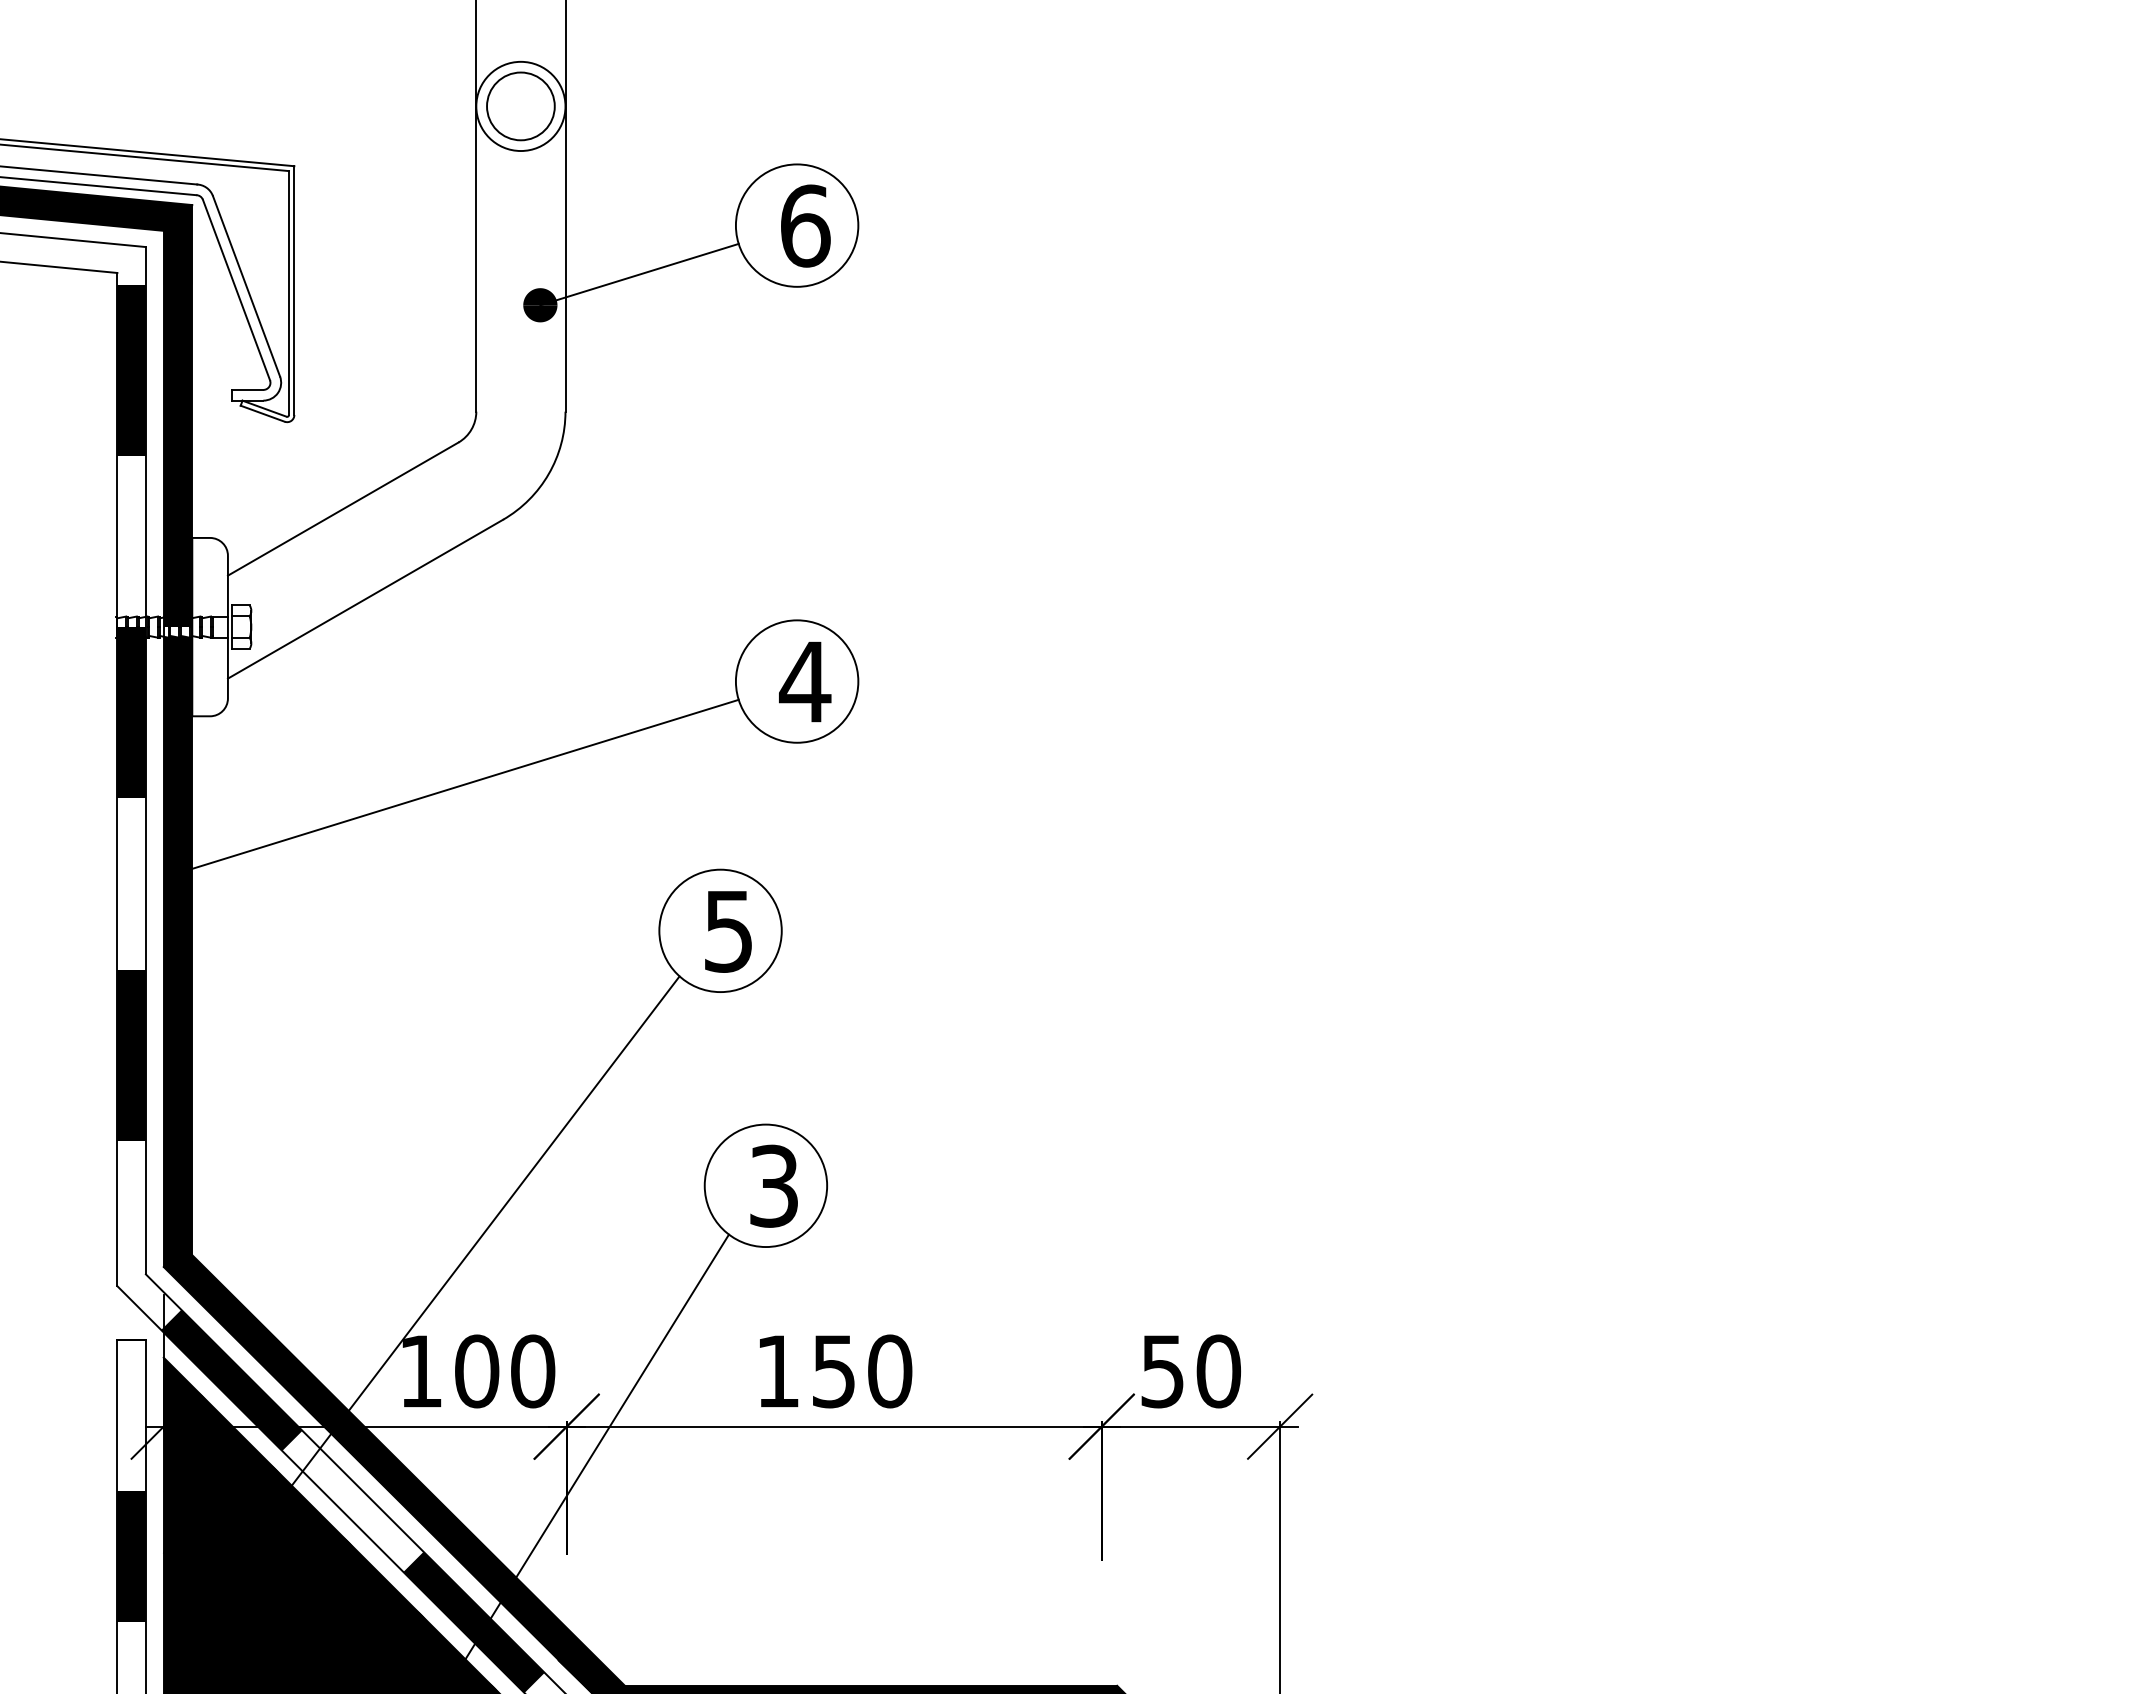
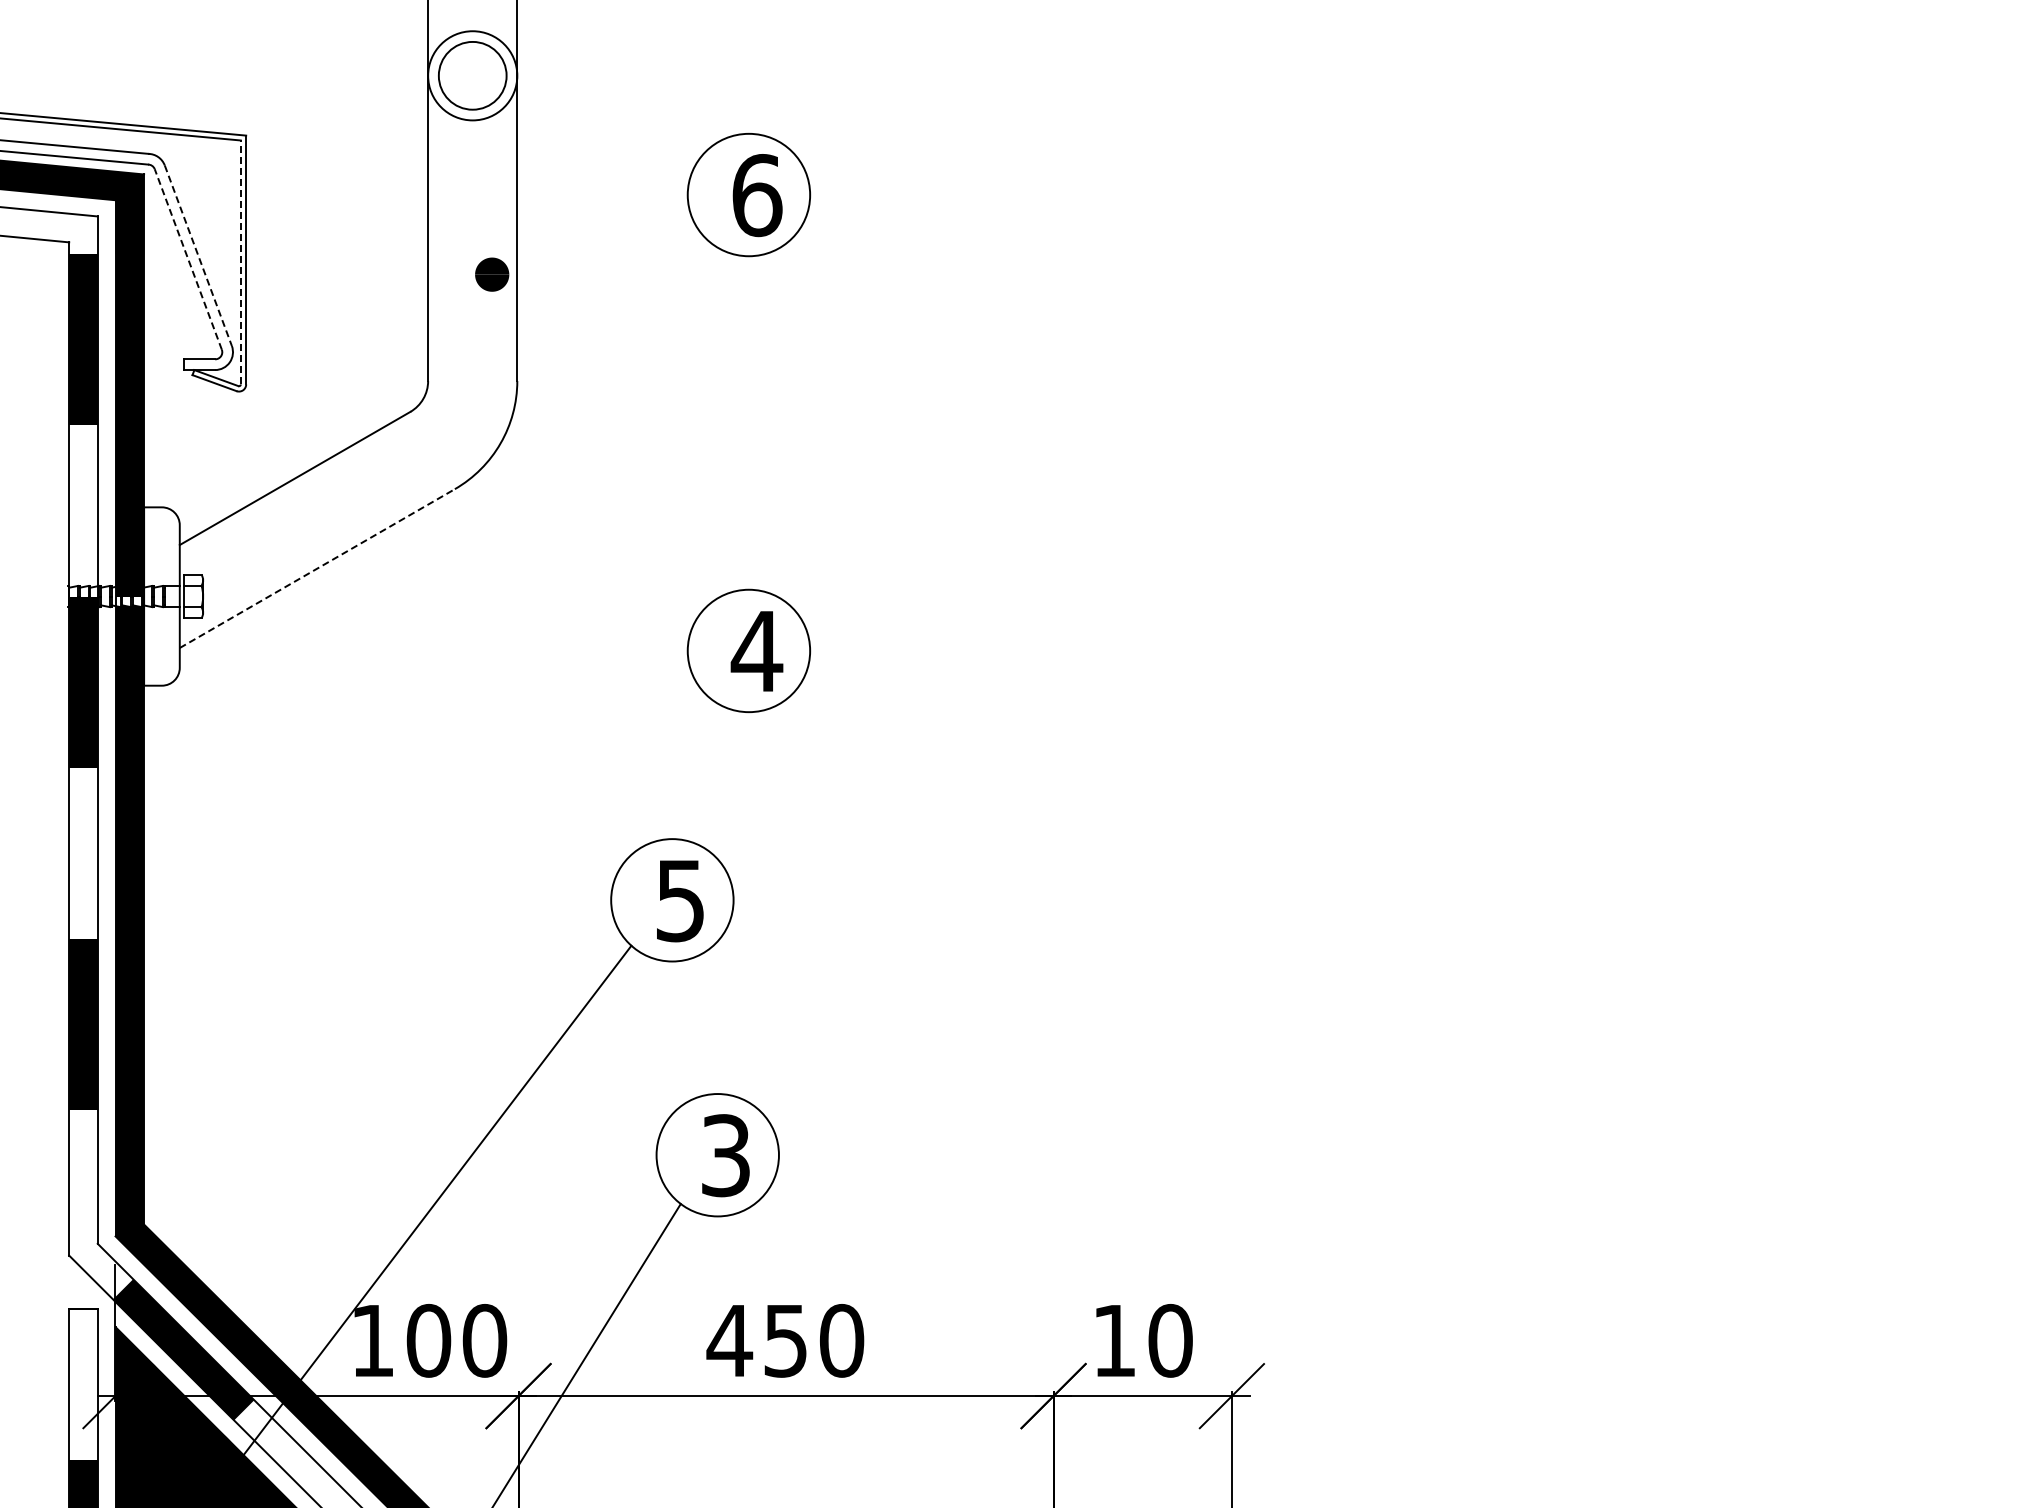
line: (639, 274) -> (591, 243), removed
line: (246, 286) -> (198, 255), solid -> dashed
line: (236, 289) -> (188, 258), solid -> dashed
line: (289, 293) -> (241, 262), solid -> dashed
line: (365, 599) -> (317, 568), solid -> dashed
line: (465, 783) -> (417, 752), removed
text: (777, 1371) -> (729, 1340), 150 -> 450
text: (1162, 1371) -> (1114, 1340), 50 -> 10

